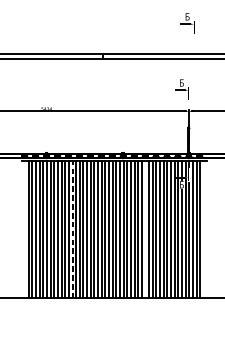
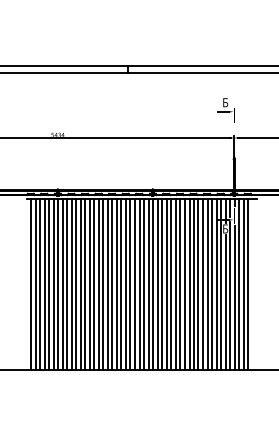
part: (187, 23) -> (232, 28), removed
line: (72, 228) -> (89, 283), dashed -> solid
line: (25, 229) -> (31, 284), added
line: (145, 229) -> (180, 284), added

